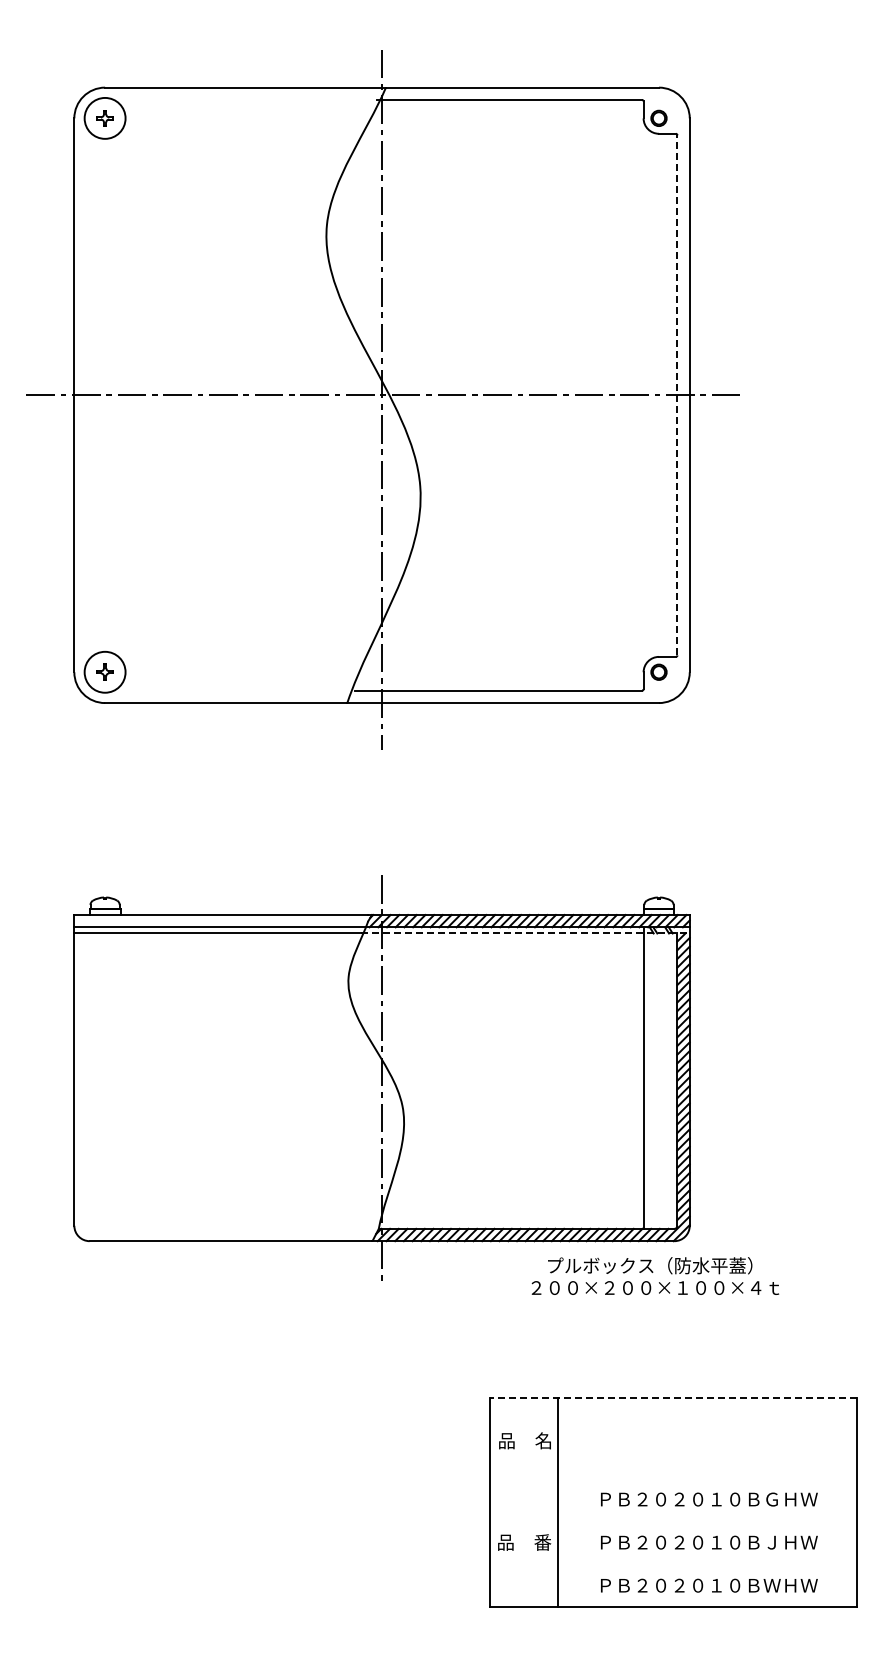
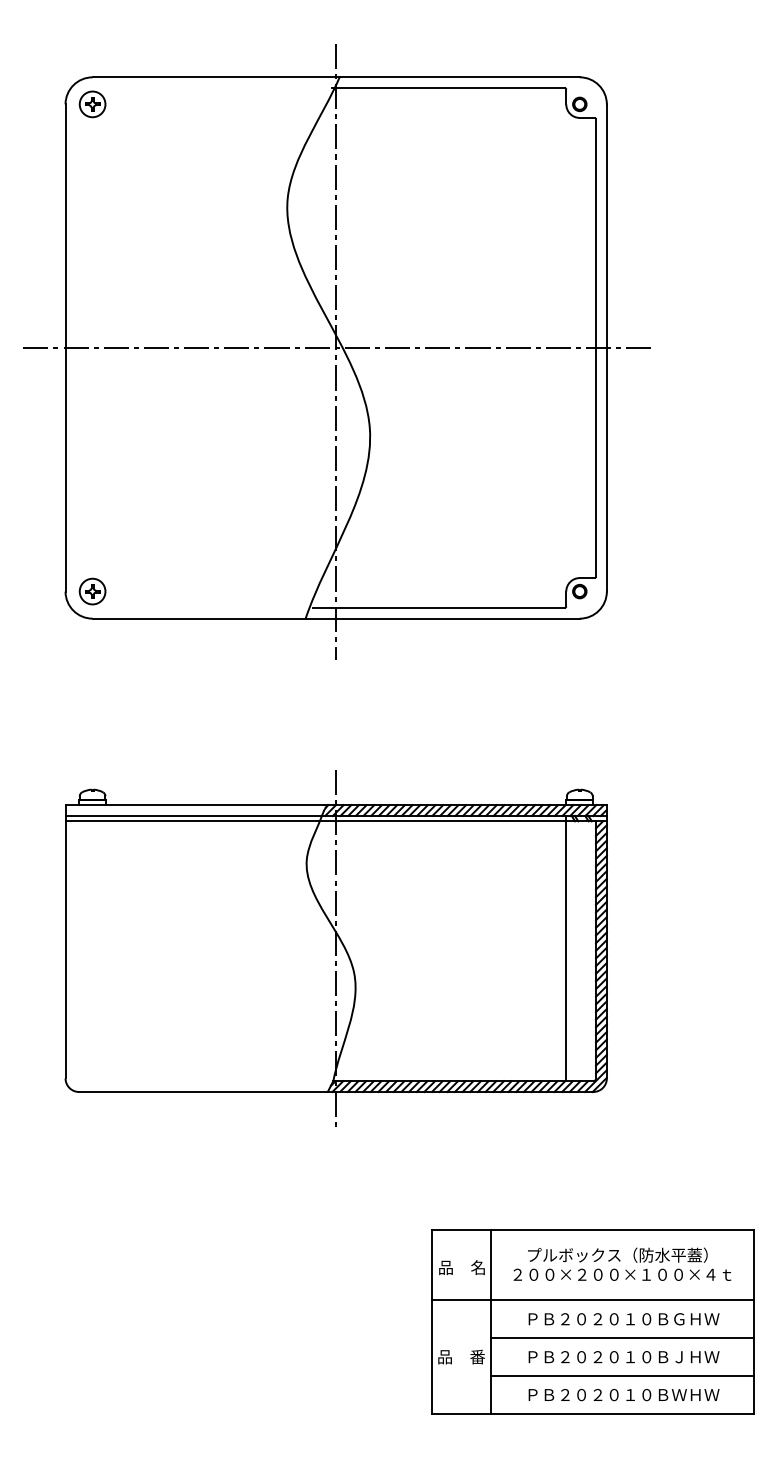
circle: (104, 118) -> (92, 104), size x0.71
line: (677, 394) -> (596, 347), dashed -> solid
circle: (104, 671) -> (92, 590), size x0.71
line: (525, 933) -> (462, 821), dashed -> solid
text: (655, 1275) -> (622, 1263), moved
line: (673, 1398) -> (592, 1230), dashed -> solid
line: (673, 1478) -> (592, 1300), added
line: (707, 1521) -> (622, 1338), added
line: (707, 1564) -> (622, 1376), added

